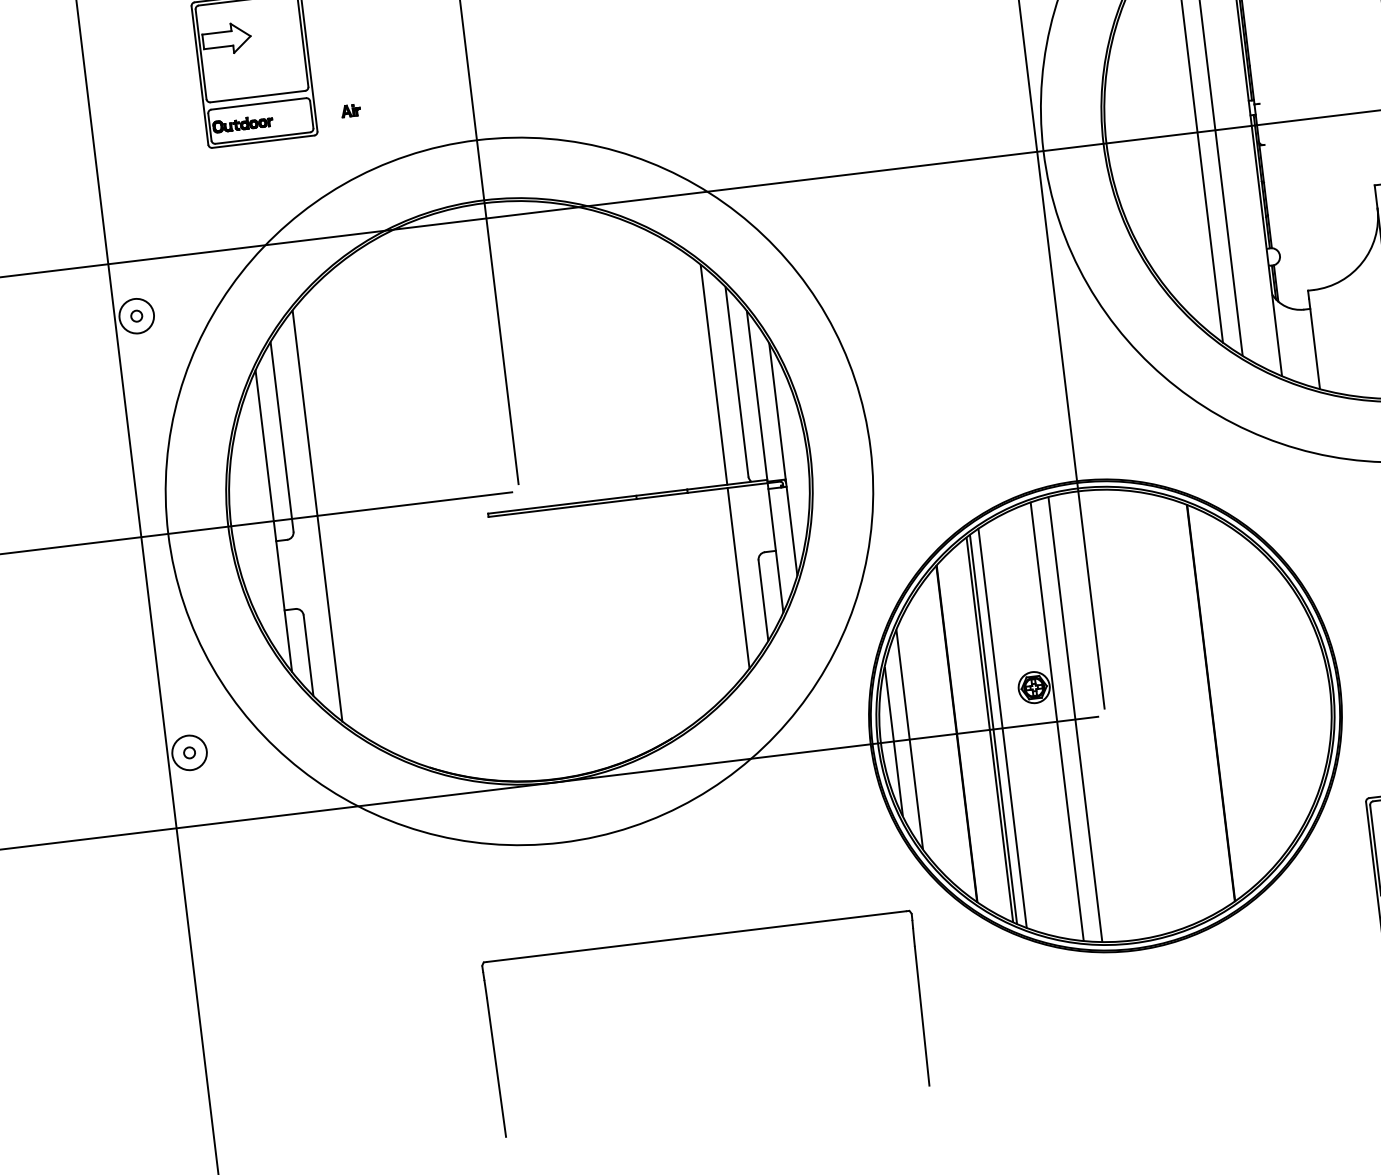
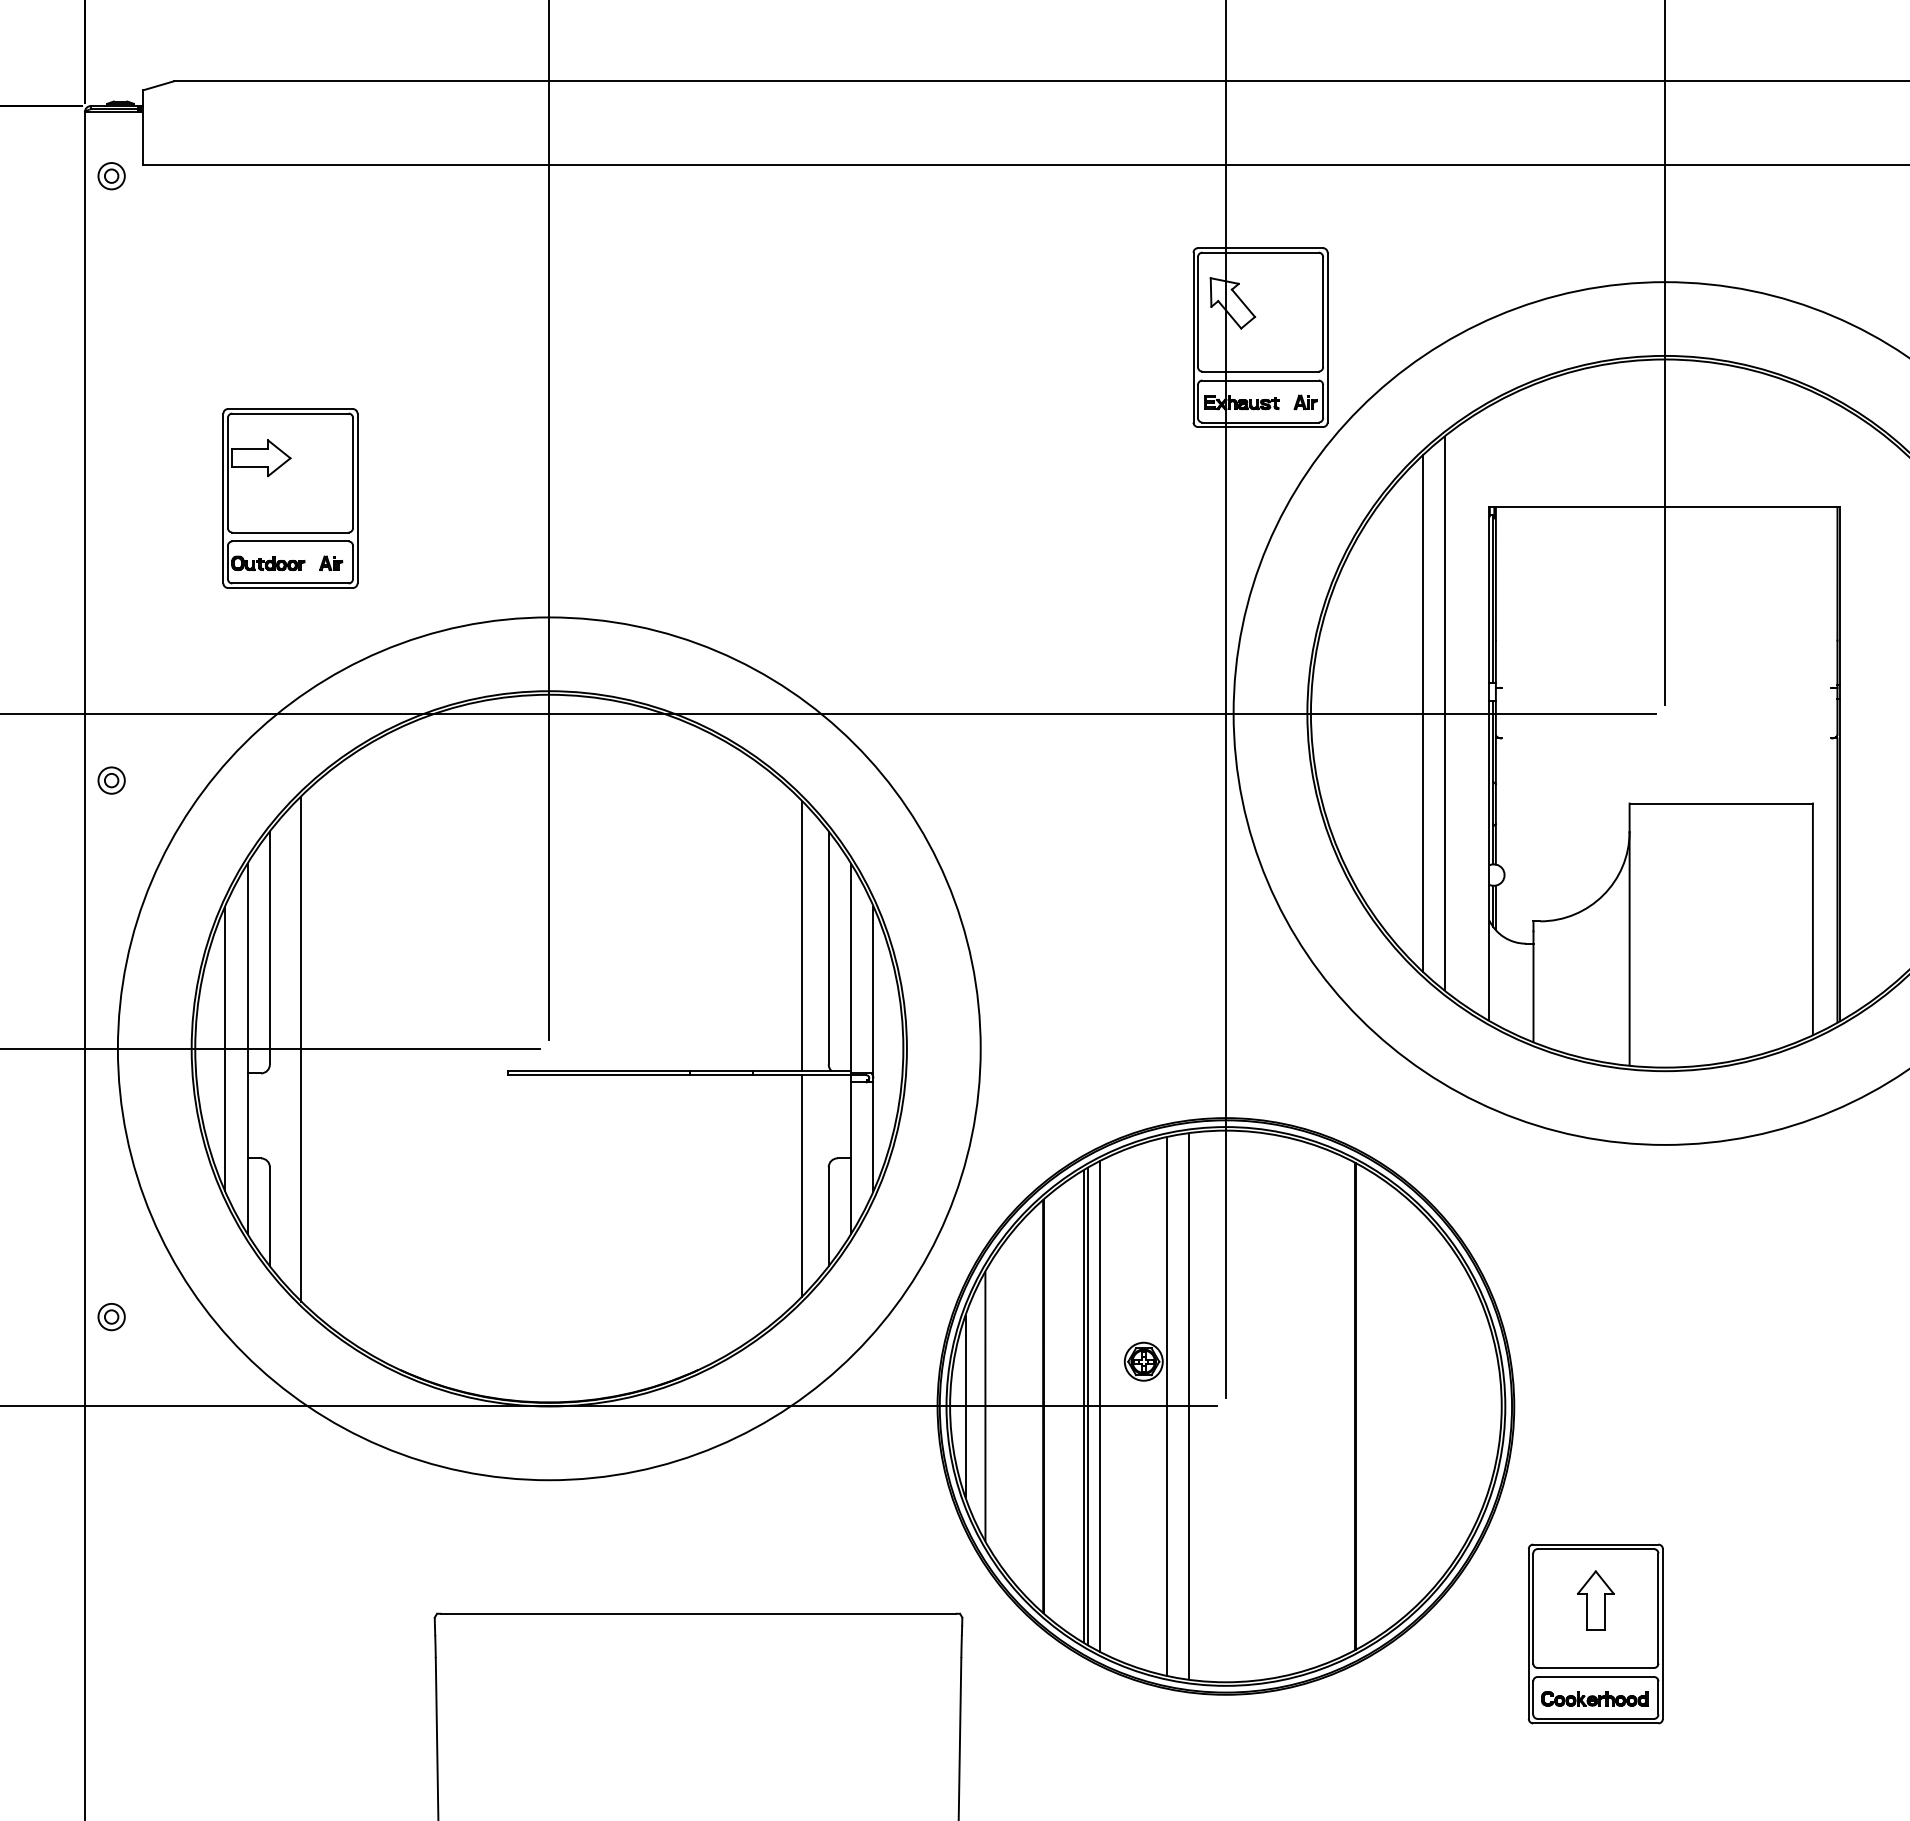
part: (351, 110) -> (331, 562), moved
circle: (136, 316) -> (111, 780), size x0.62
line: (255, 523) -> (225, 1048), added
circle: (189, 752) -> (111, 1316), size x0.62

